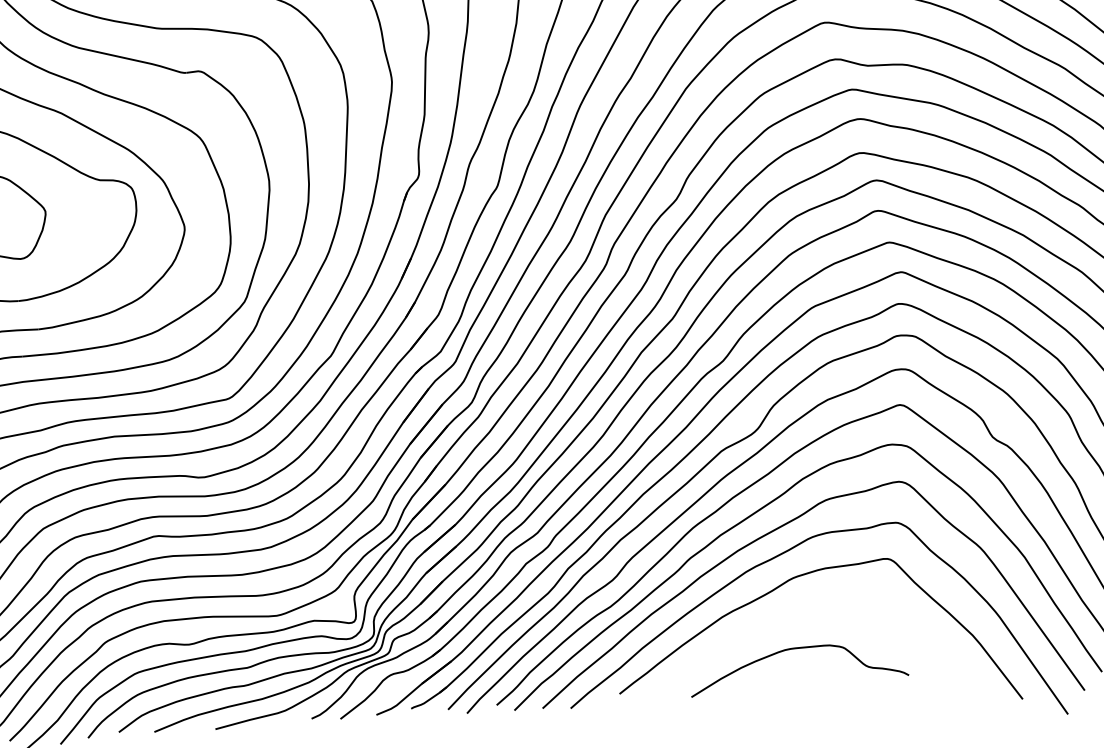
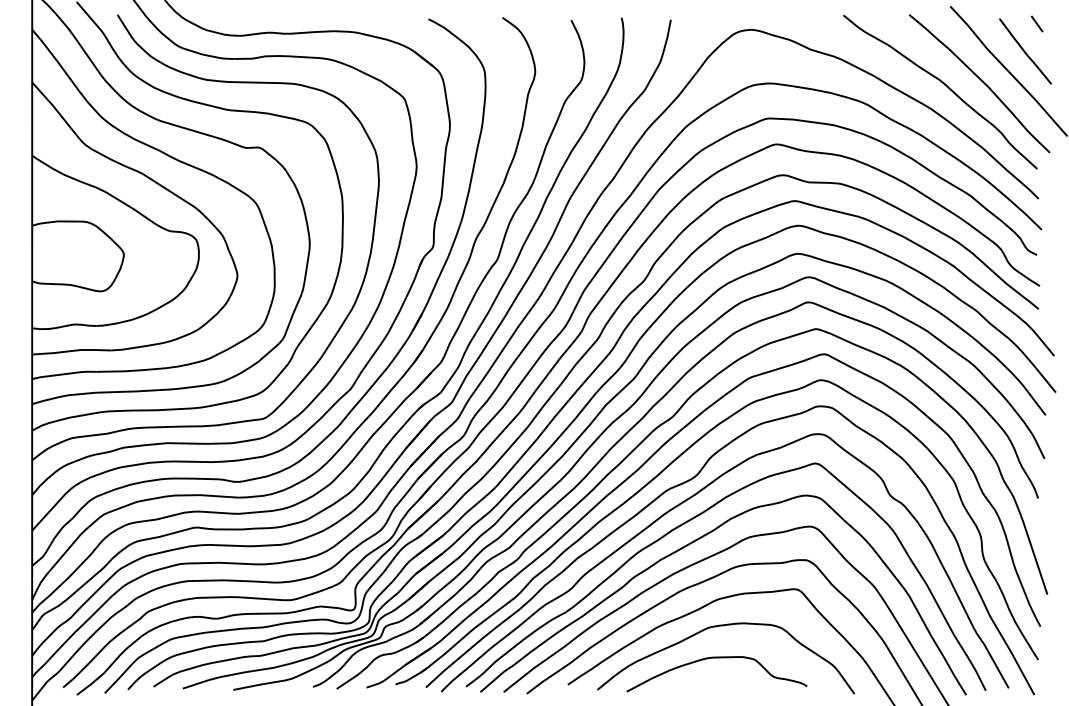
curve: (802, 610) -> (723, 626), added

